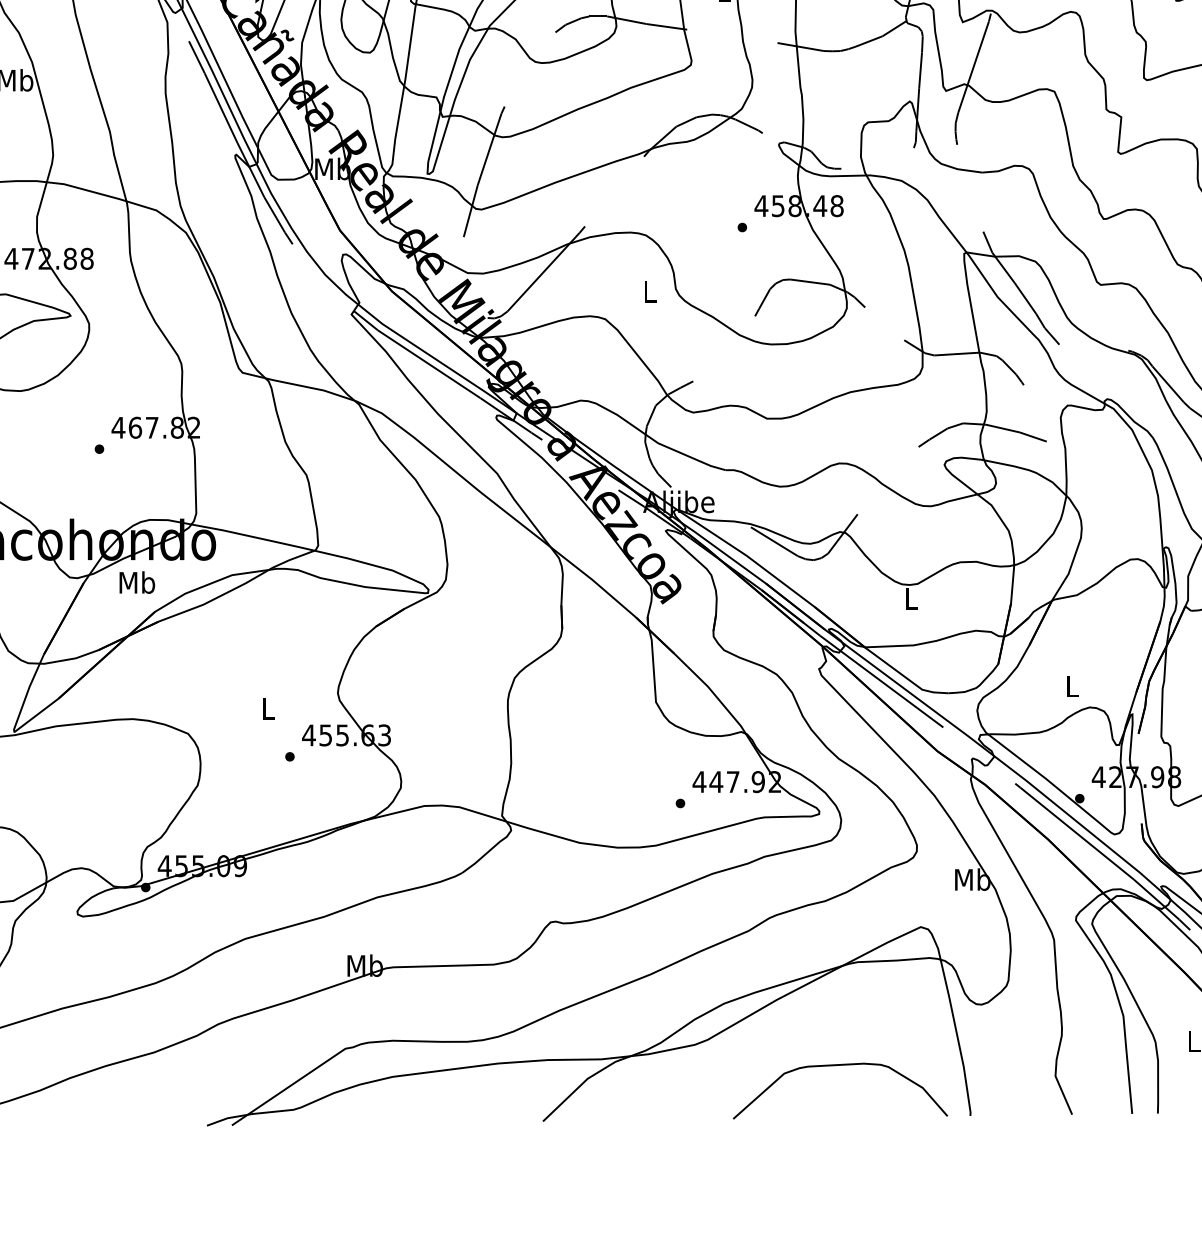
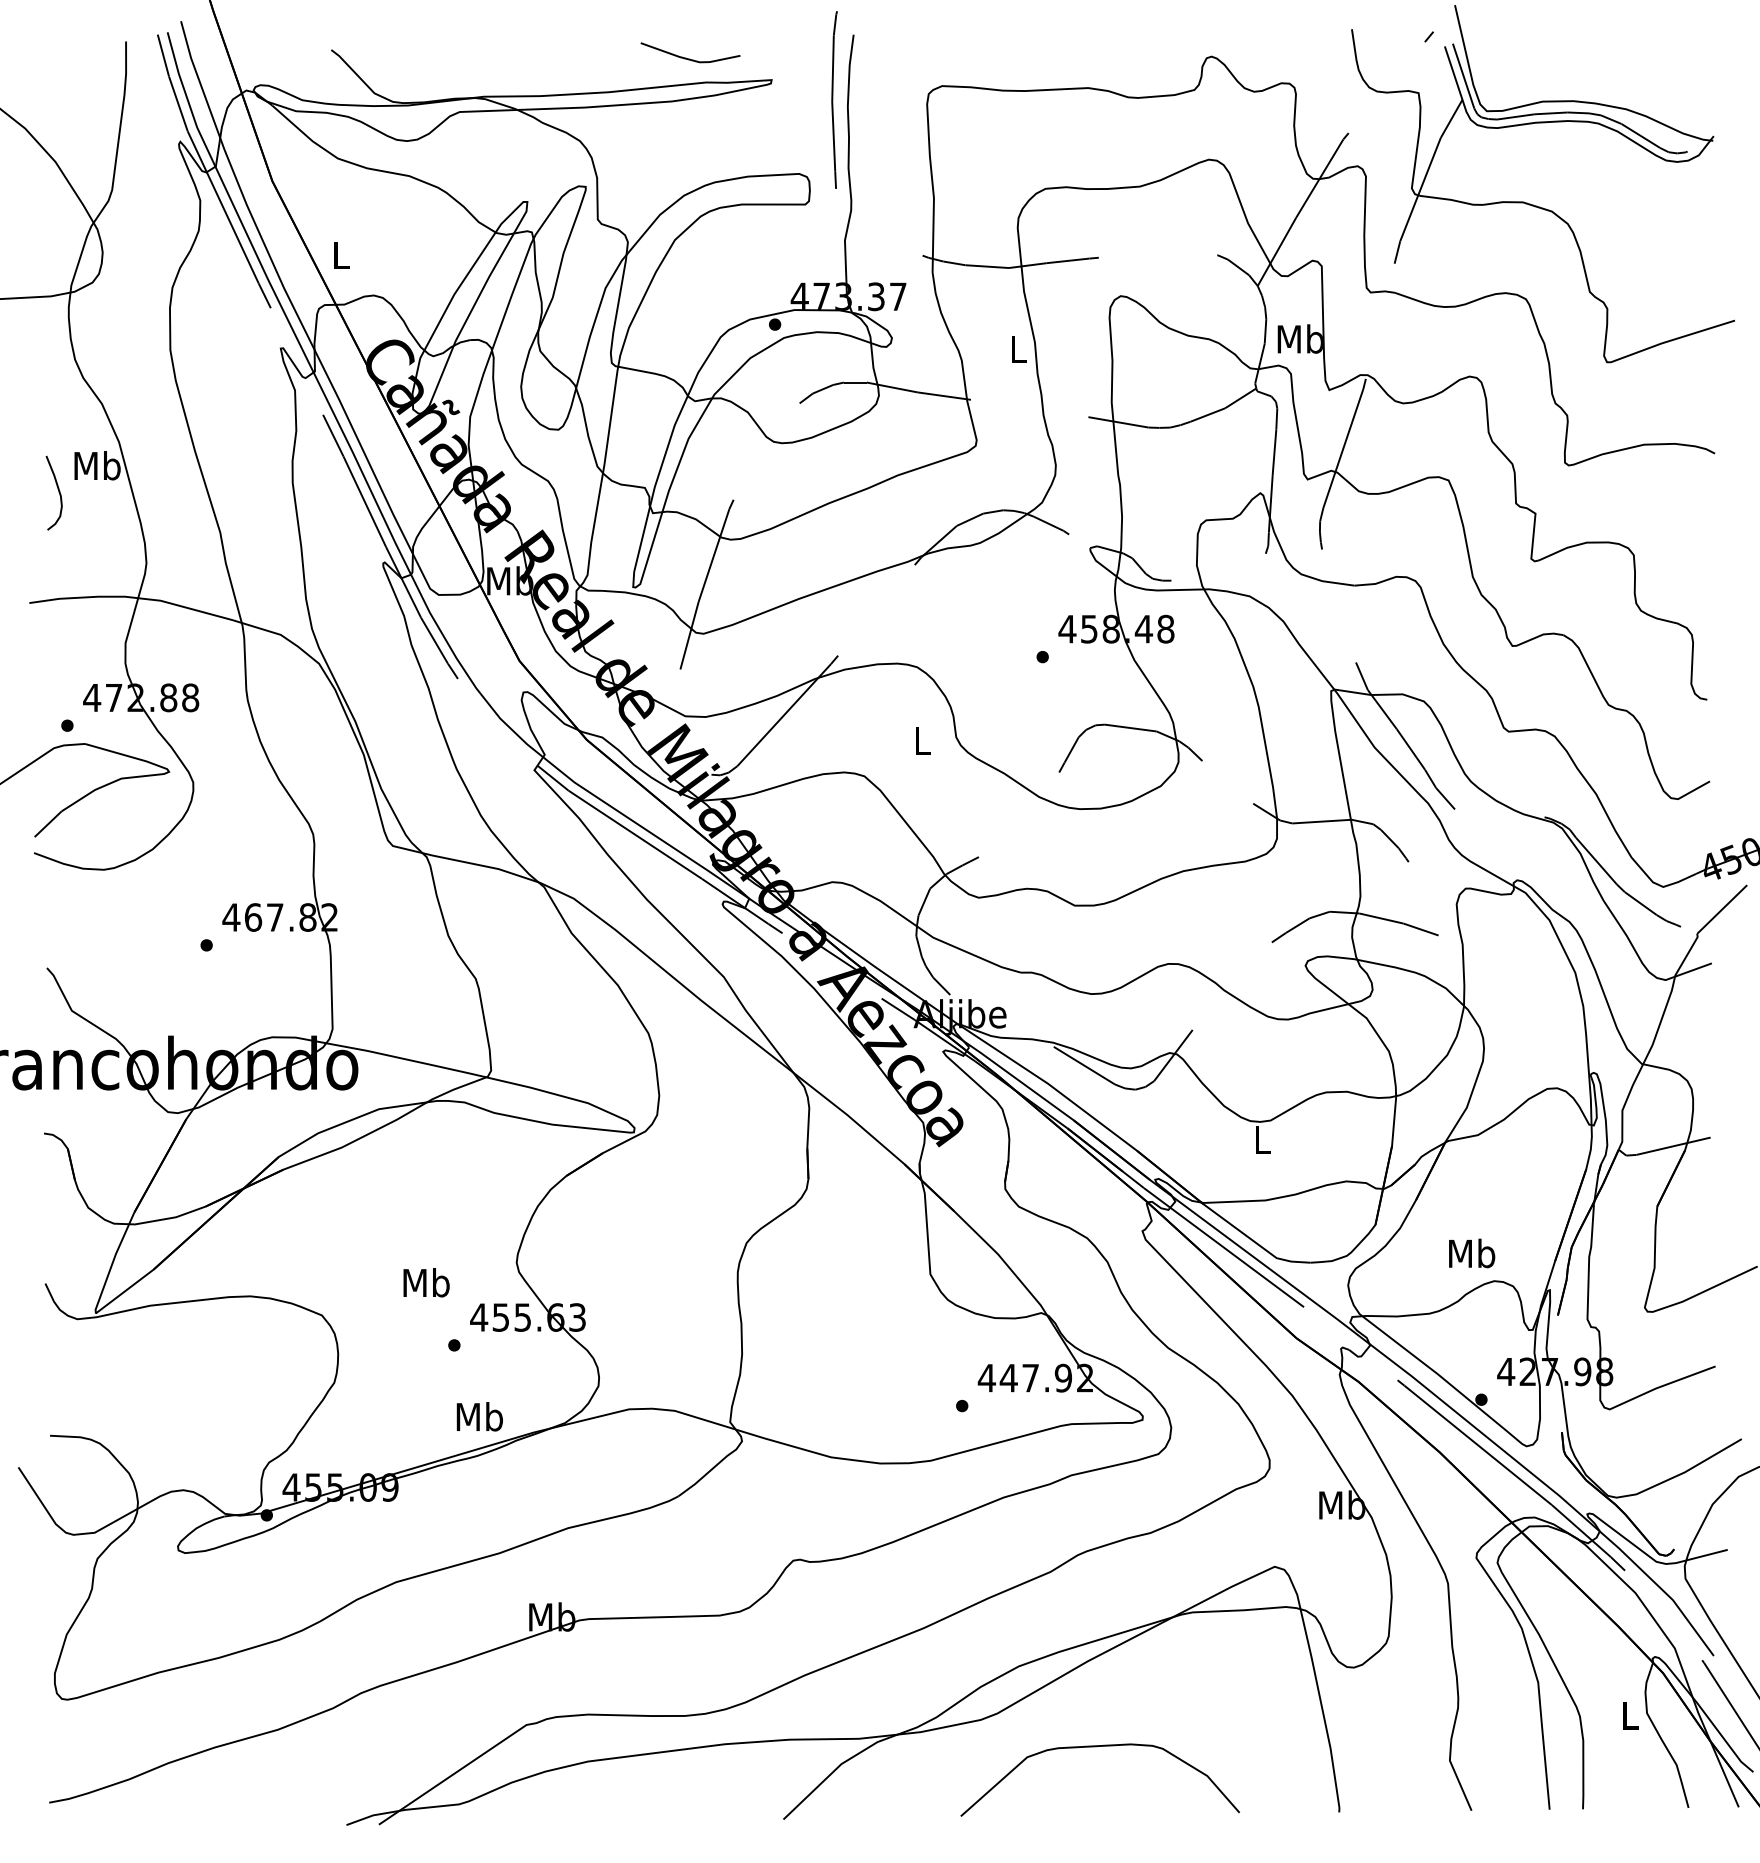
text: (137, 582) -> (479, 1416), moved
text: (1072, 686) -> (1472, 1253), L -> Mb
text: (268, 708) -> (426, 1282), L -> Mb
curve: (837, 1066) -> (1096, 1747), moved

